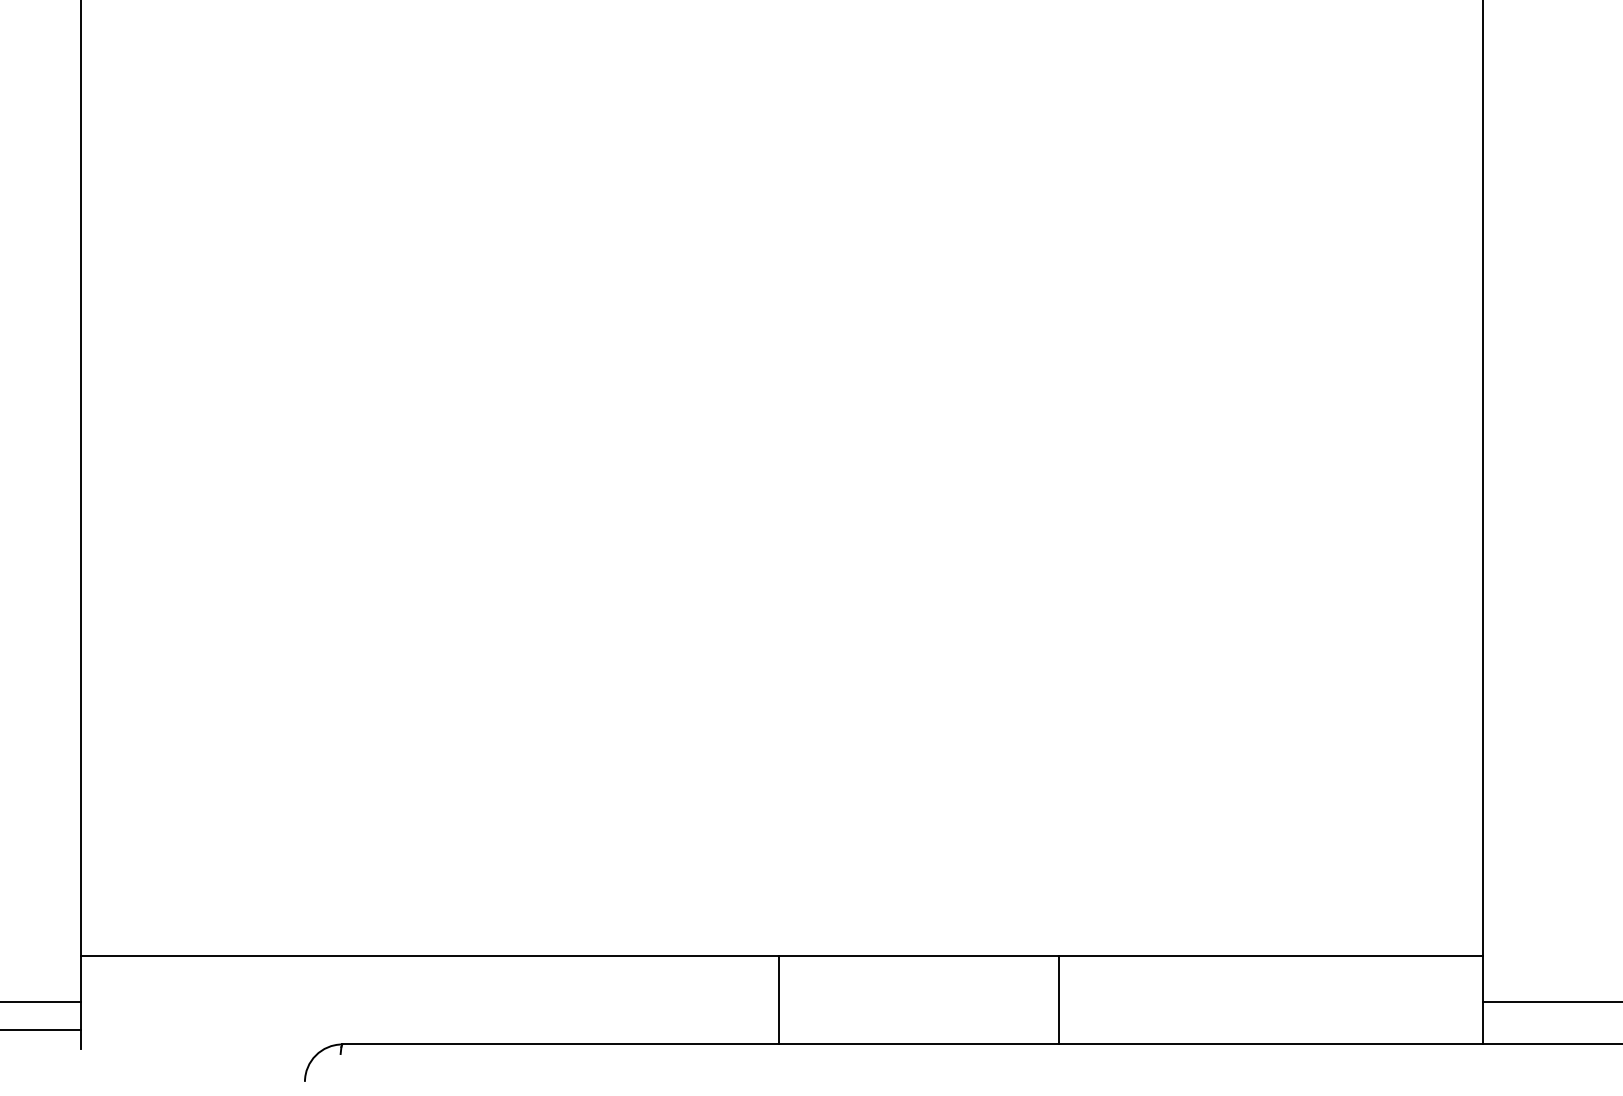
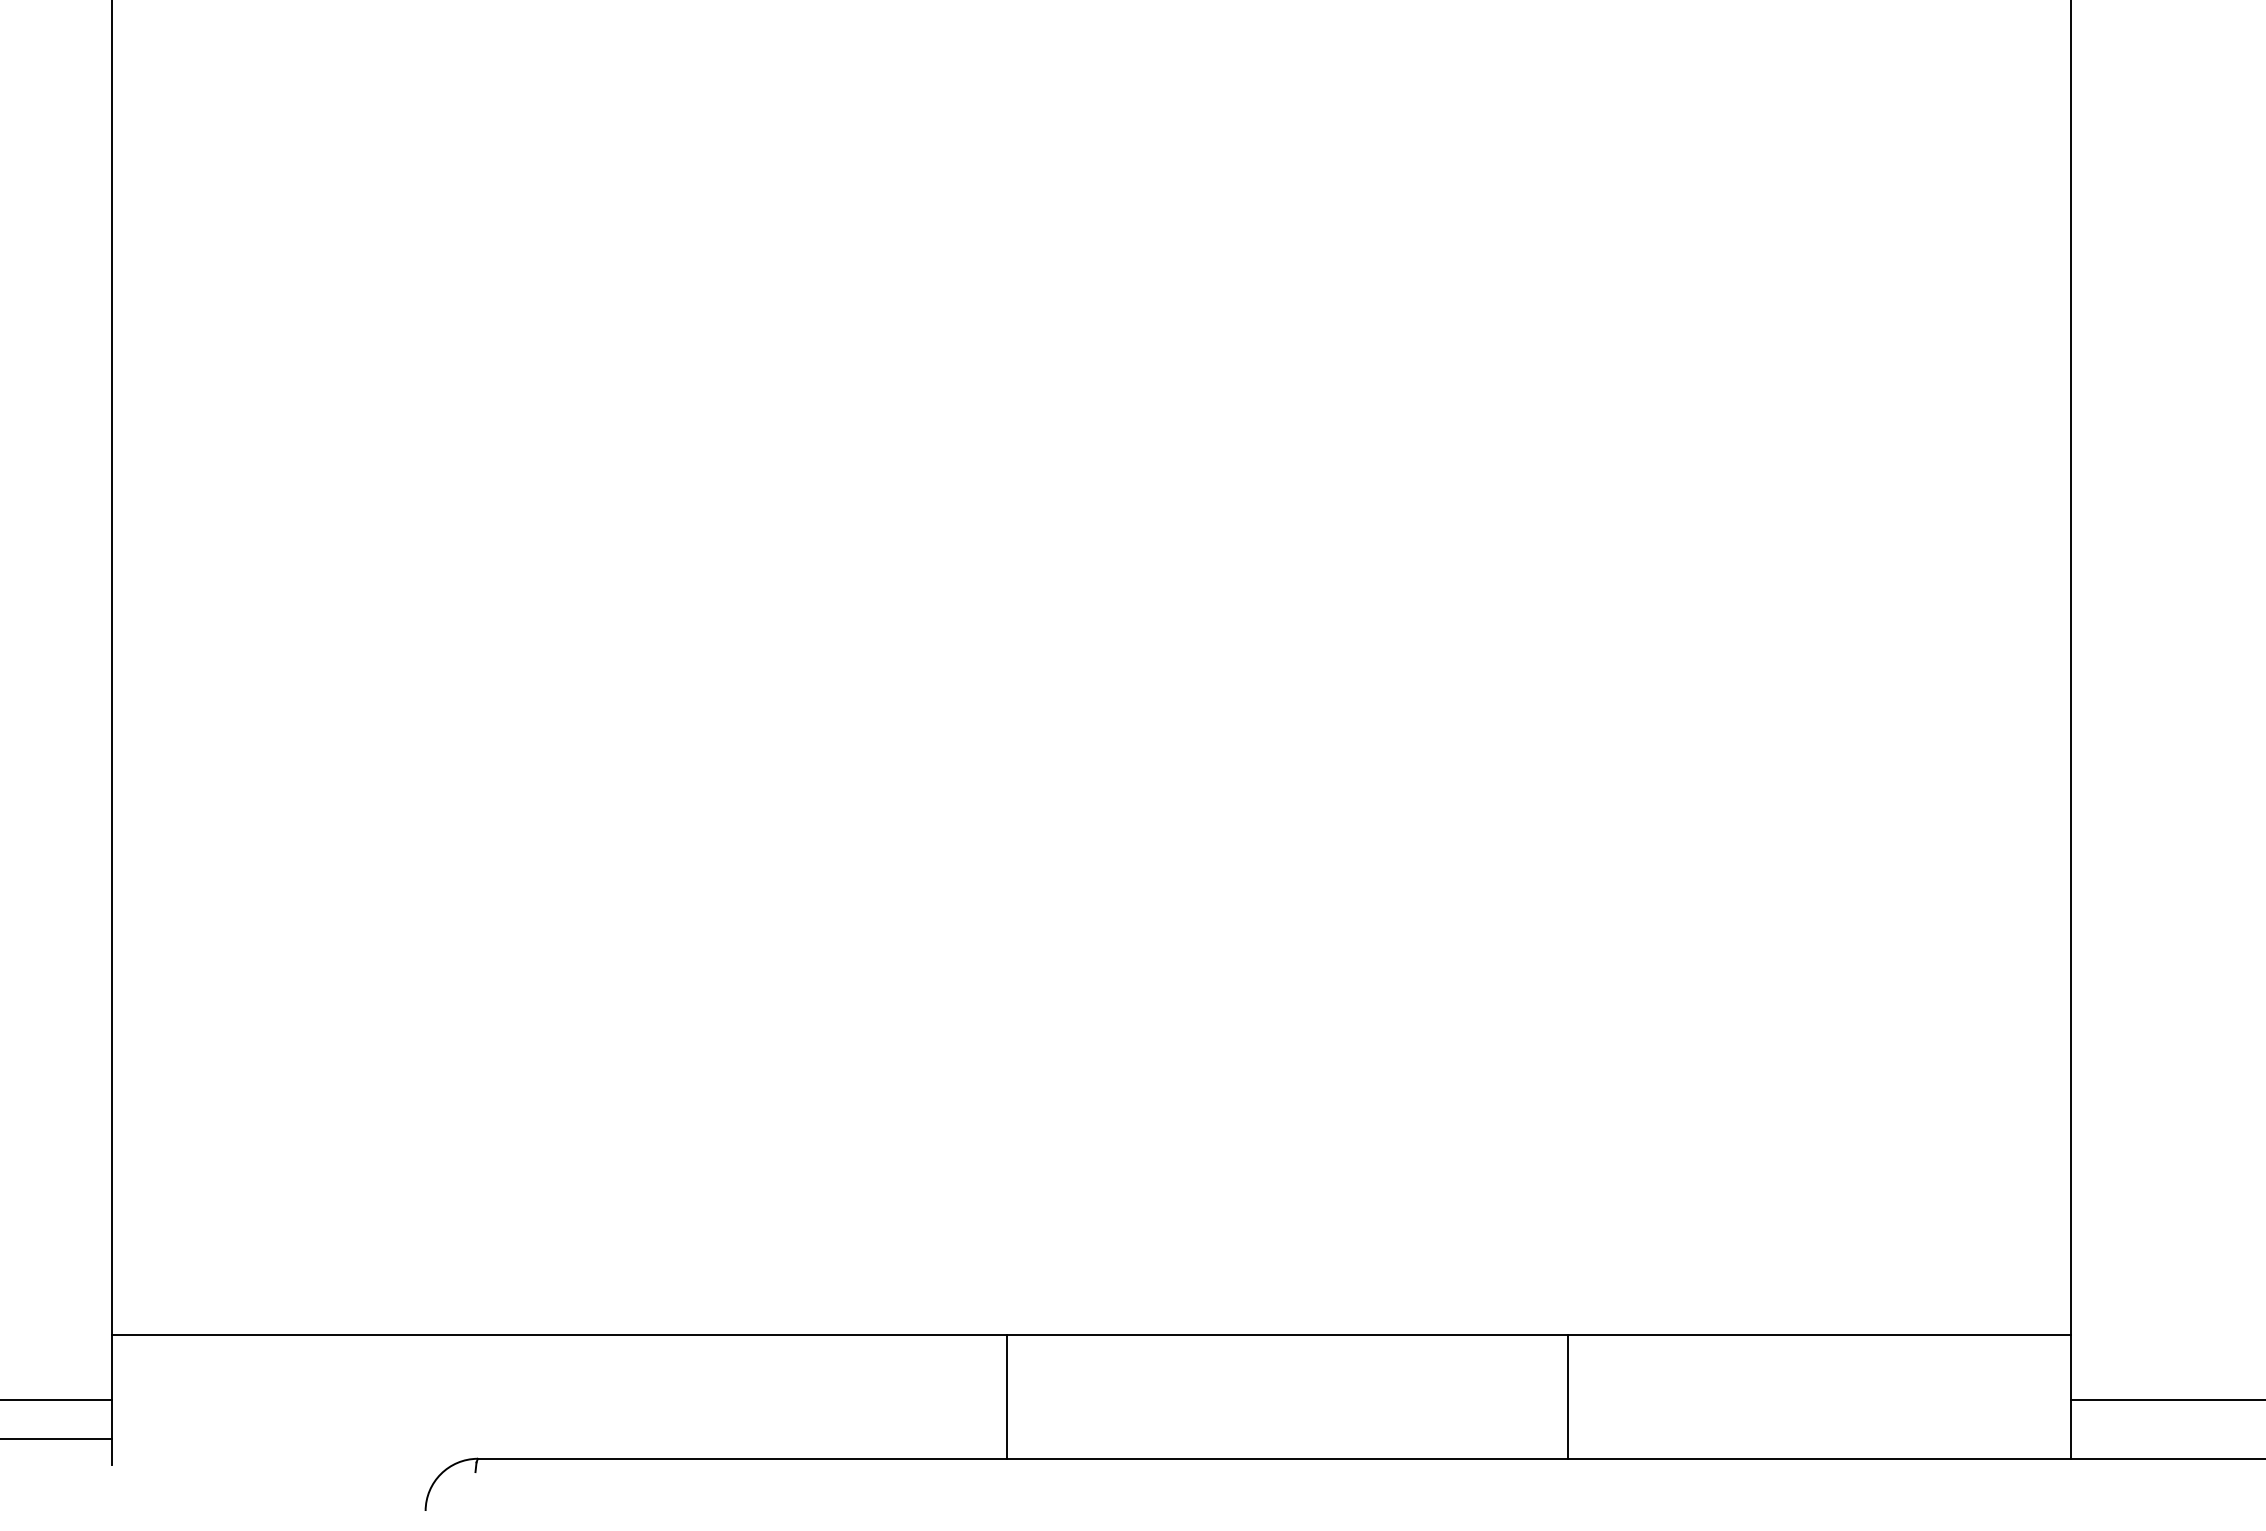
line: (778, 999) -> (1006, 1396), moved
line: (1058, 999) -> (1568, 1396), moved

